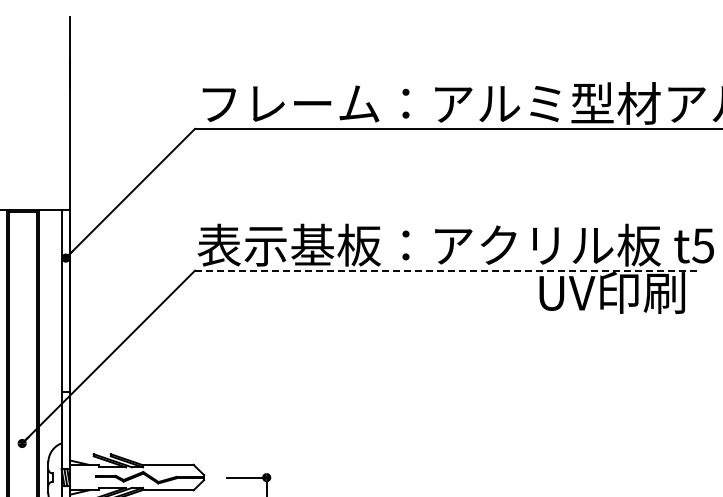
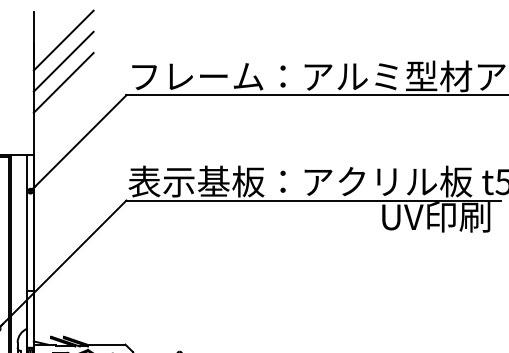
line: (110, 54) -> (63, 40), added
line: (110, 83) -> (63, 61), added
line: (110, 111) -> (63, 82), added
line: (447, 270) -> (313, 200), dashed -> solid

